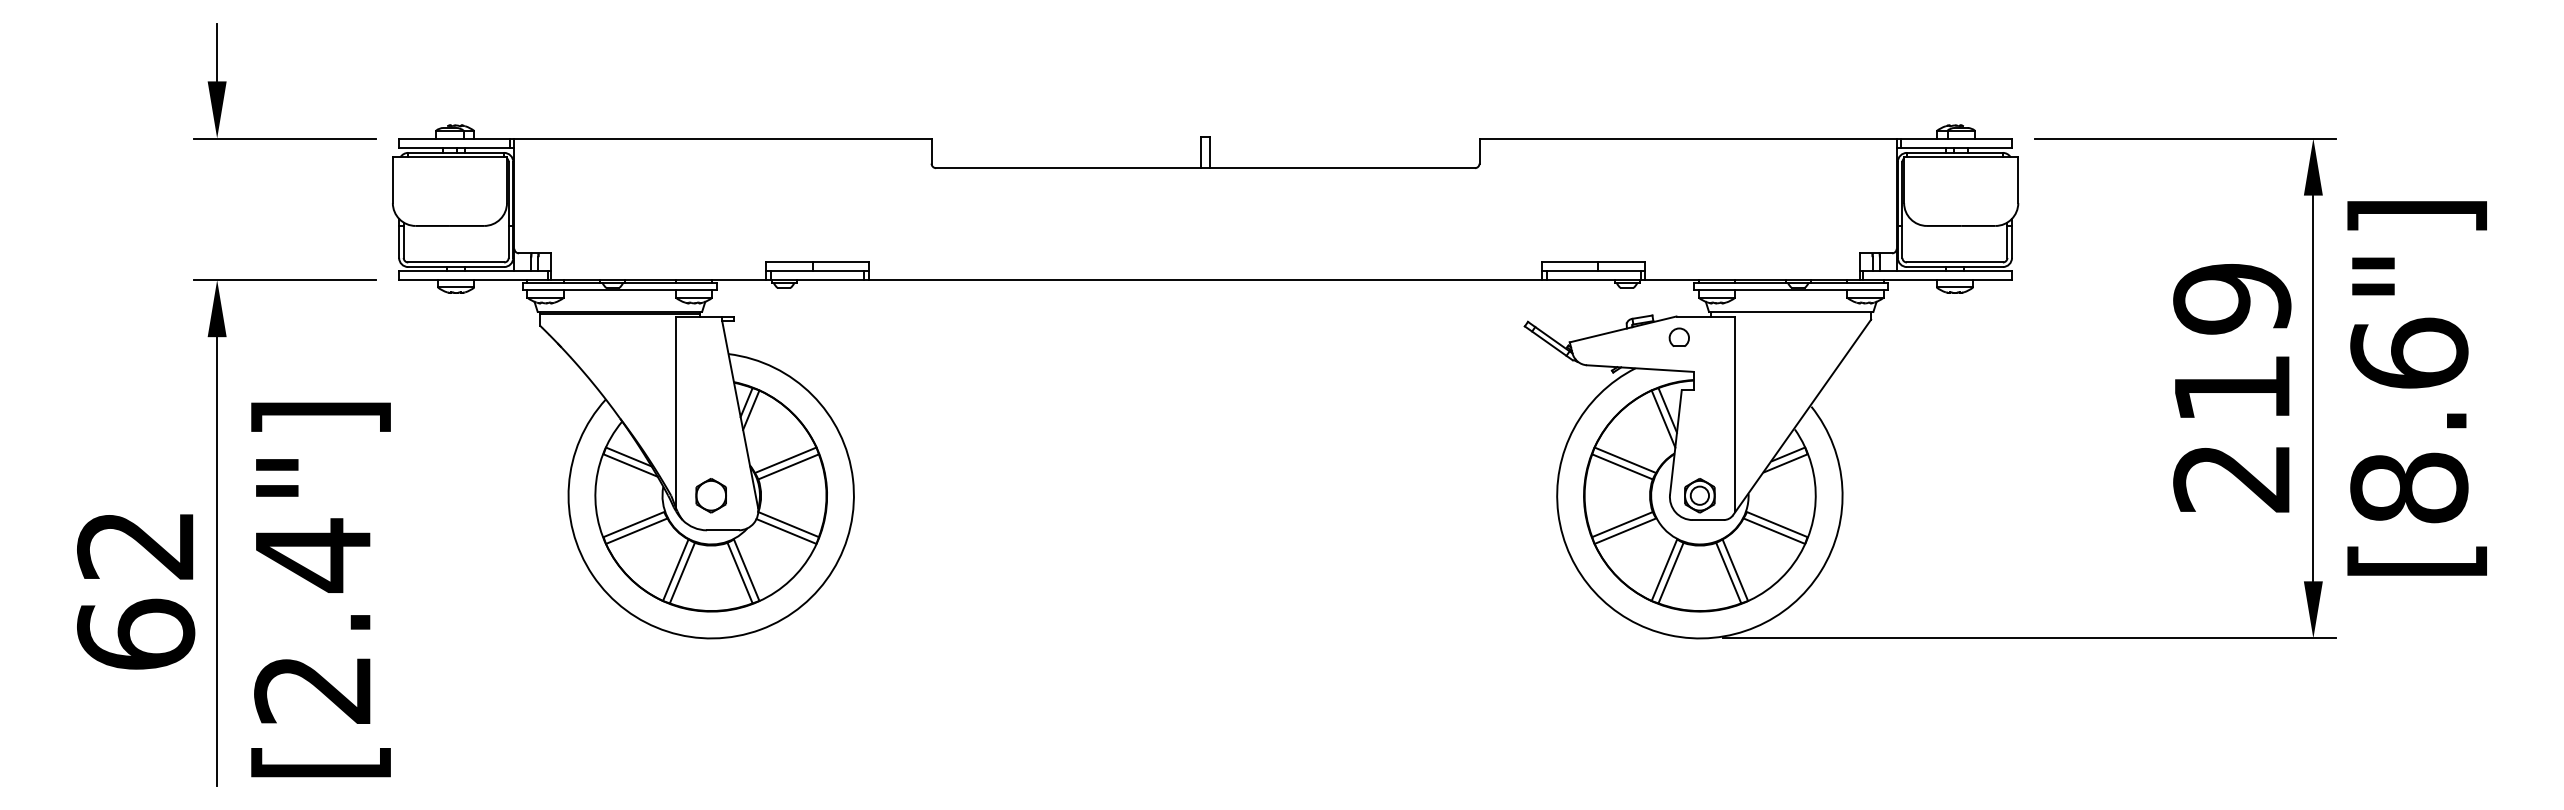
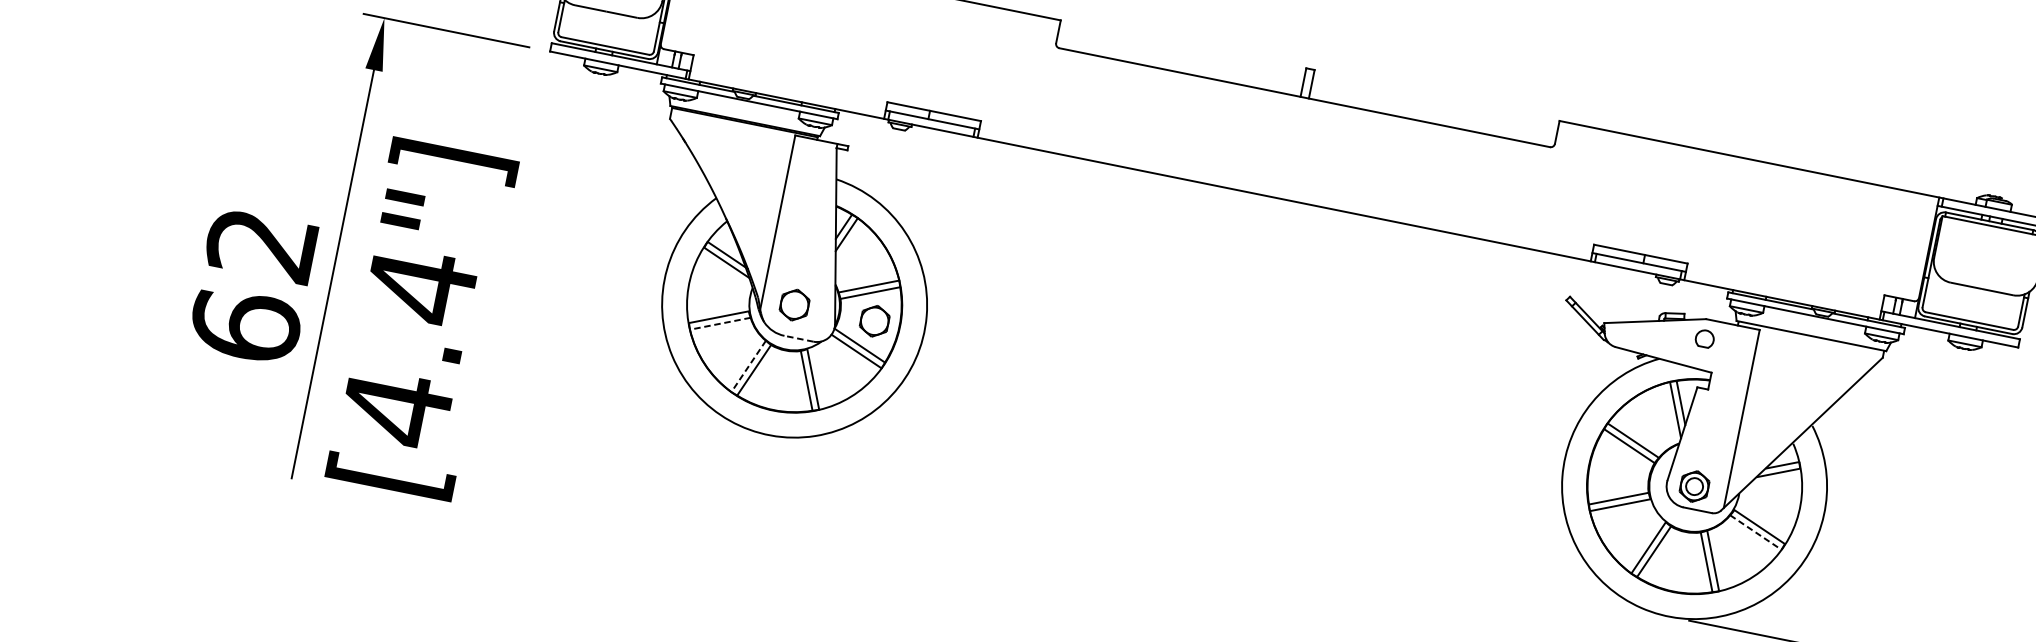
part: (798, 495) -> (874, 320), added
line: (723, 530) -> (799, 339), solid -> dashed
line: (636, 531) -> (720, 323), solid -> dashed
line: (1774, 531) -> (1755, 532), solid -> dashed
line: (675, 570) -> (748, 366), solid -> dashed
text: (312, 689) -> (396, 408), [2.4"] -> [4.4"]

